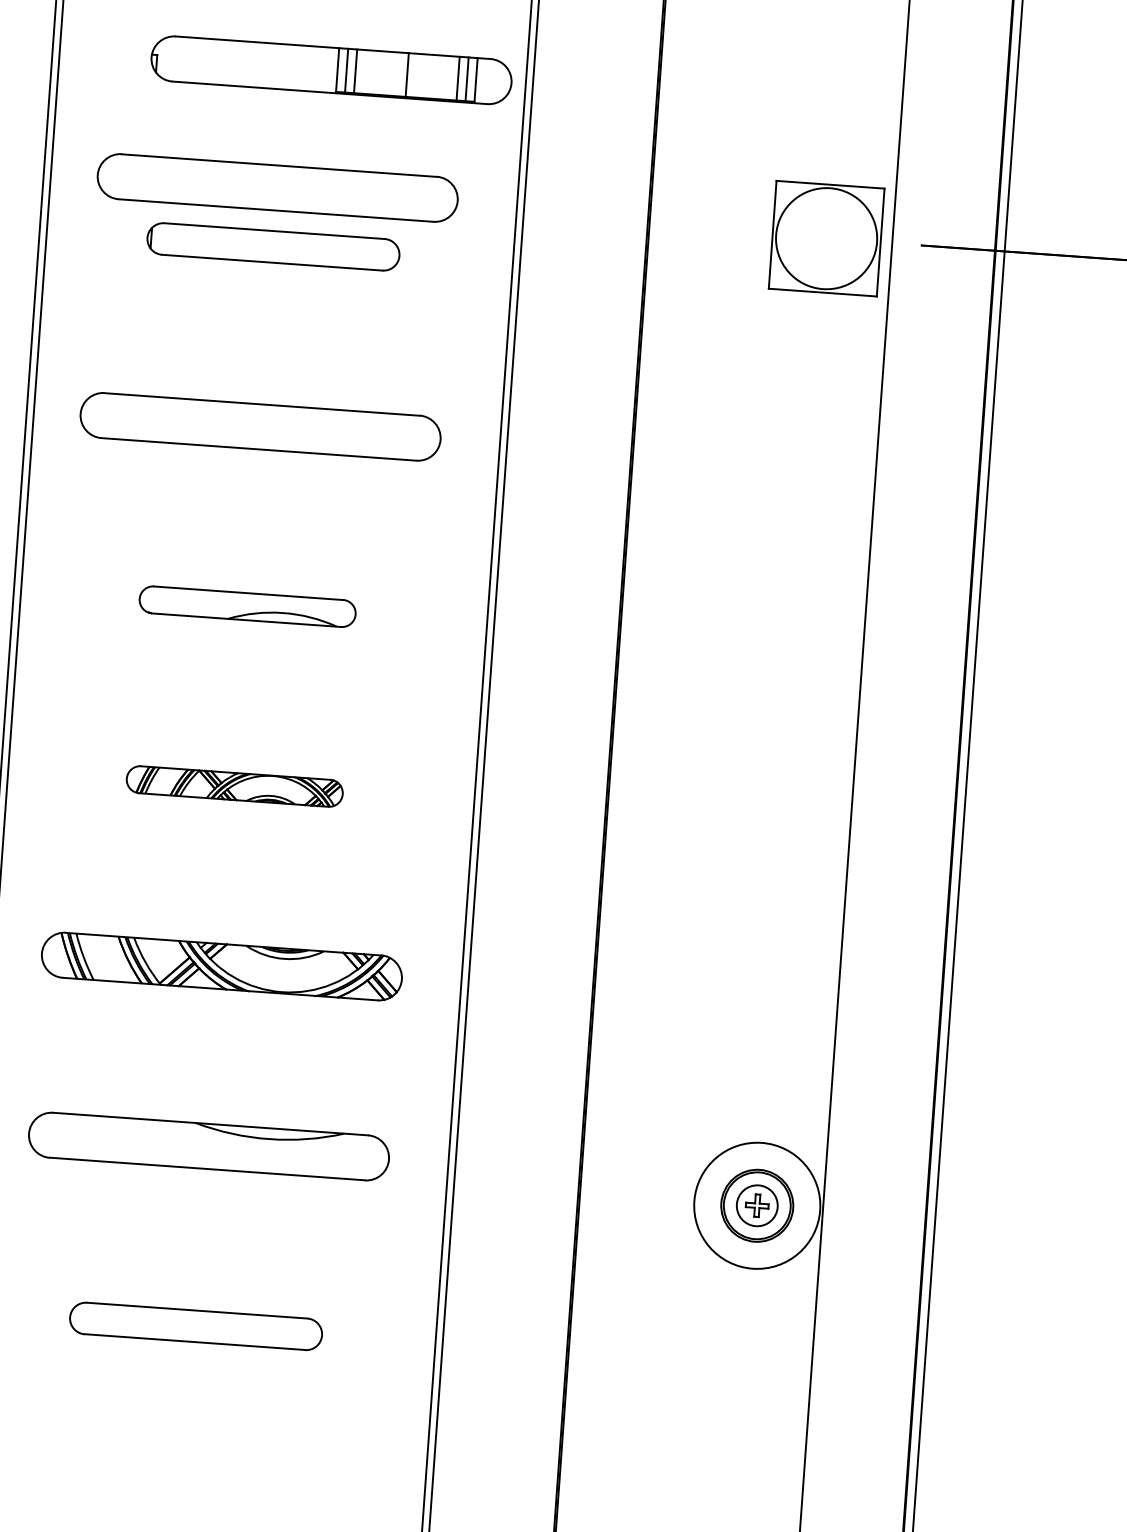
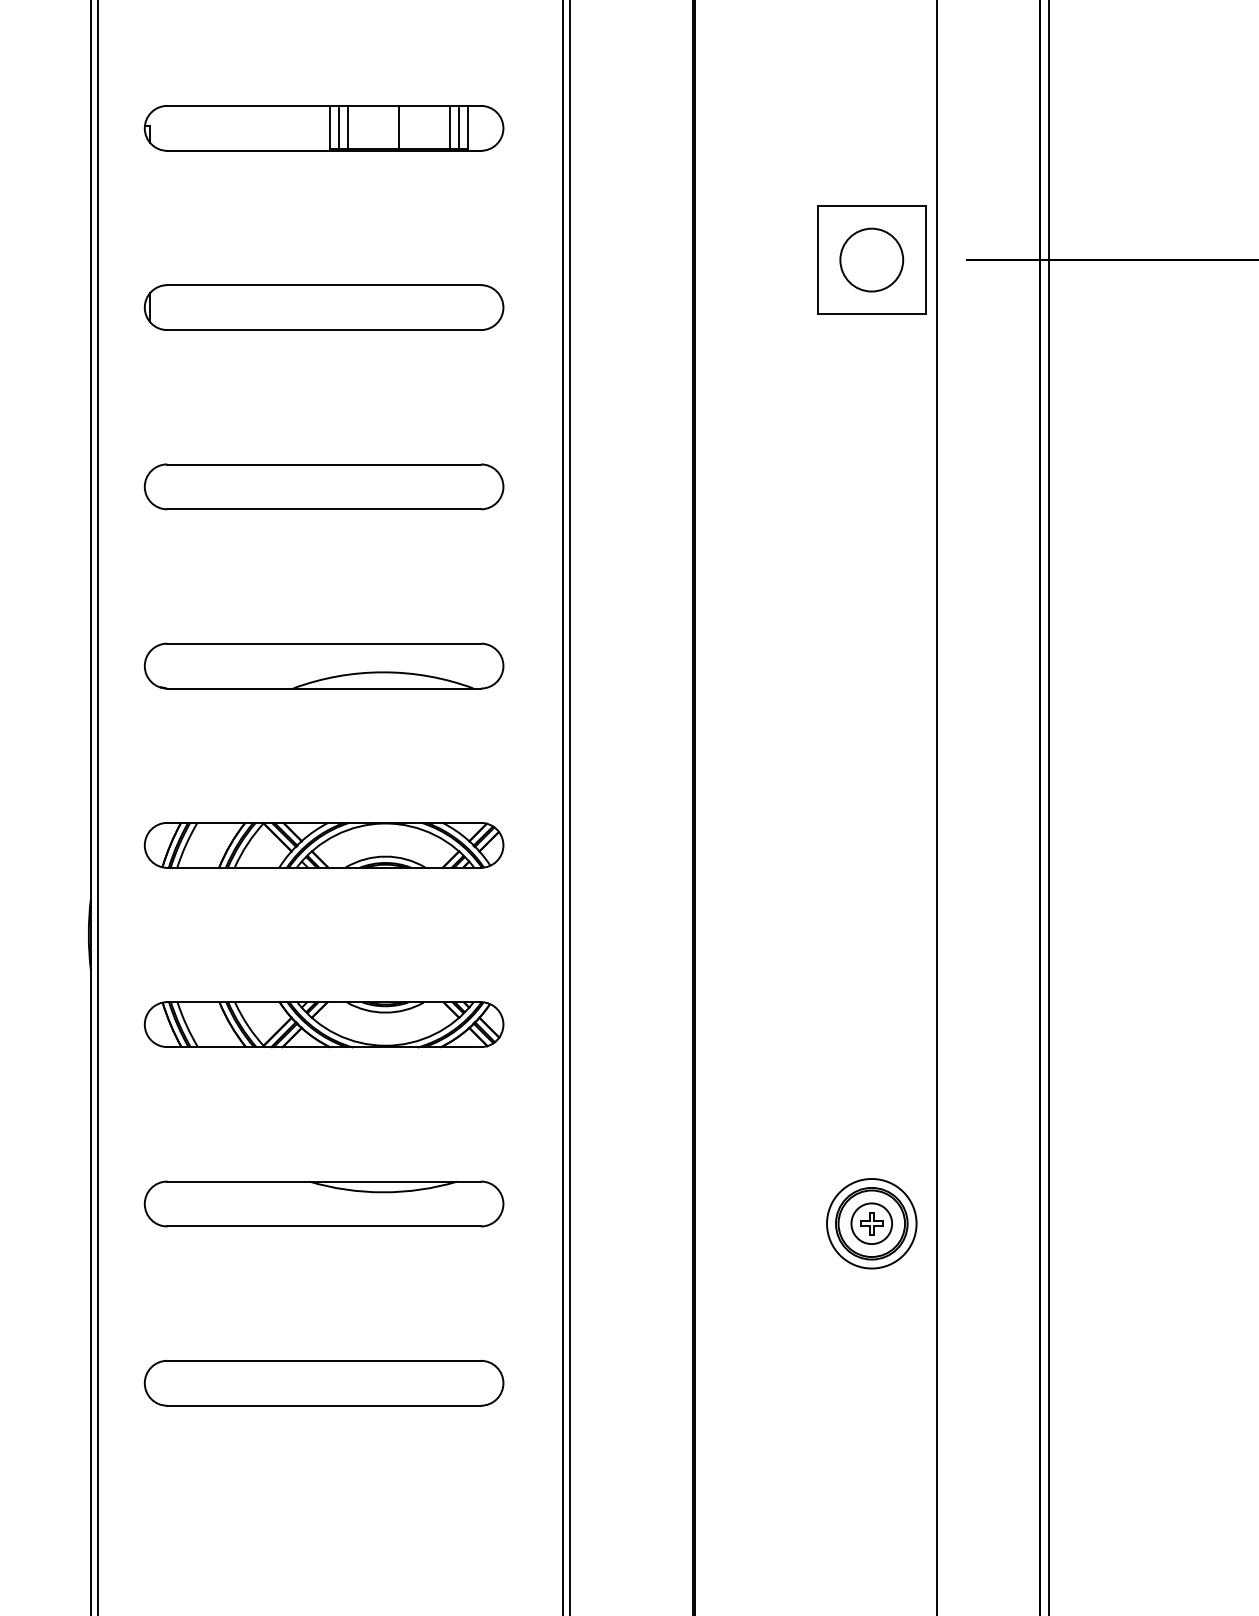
part: (330, 70) -> (323, 128), moved
part: (277, 187) -> (323, 248), removed
circle: (826, 238) -> (871, 259), size x0.62
part: (272, 246) -> (323, 307), size x1.43
part: (247, 606) -> (323, 665), size x1.67
part: (234, 785) -> (323, 844), size x1.67
circle: (756, 1205) -> (871, 1223), size x0.71
part: (195, 1325) -> (323, 1382), size x1.43

